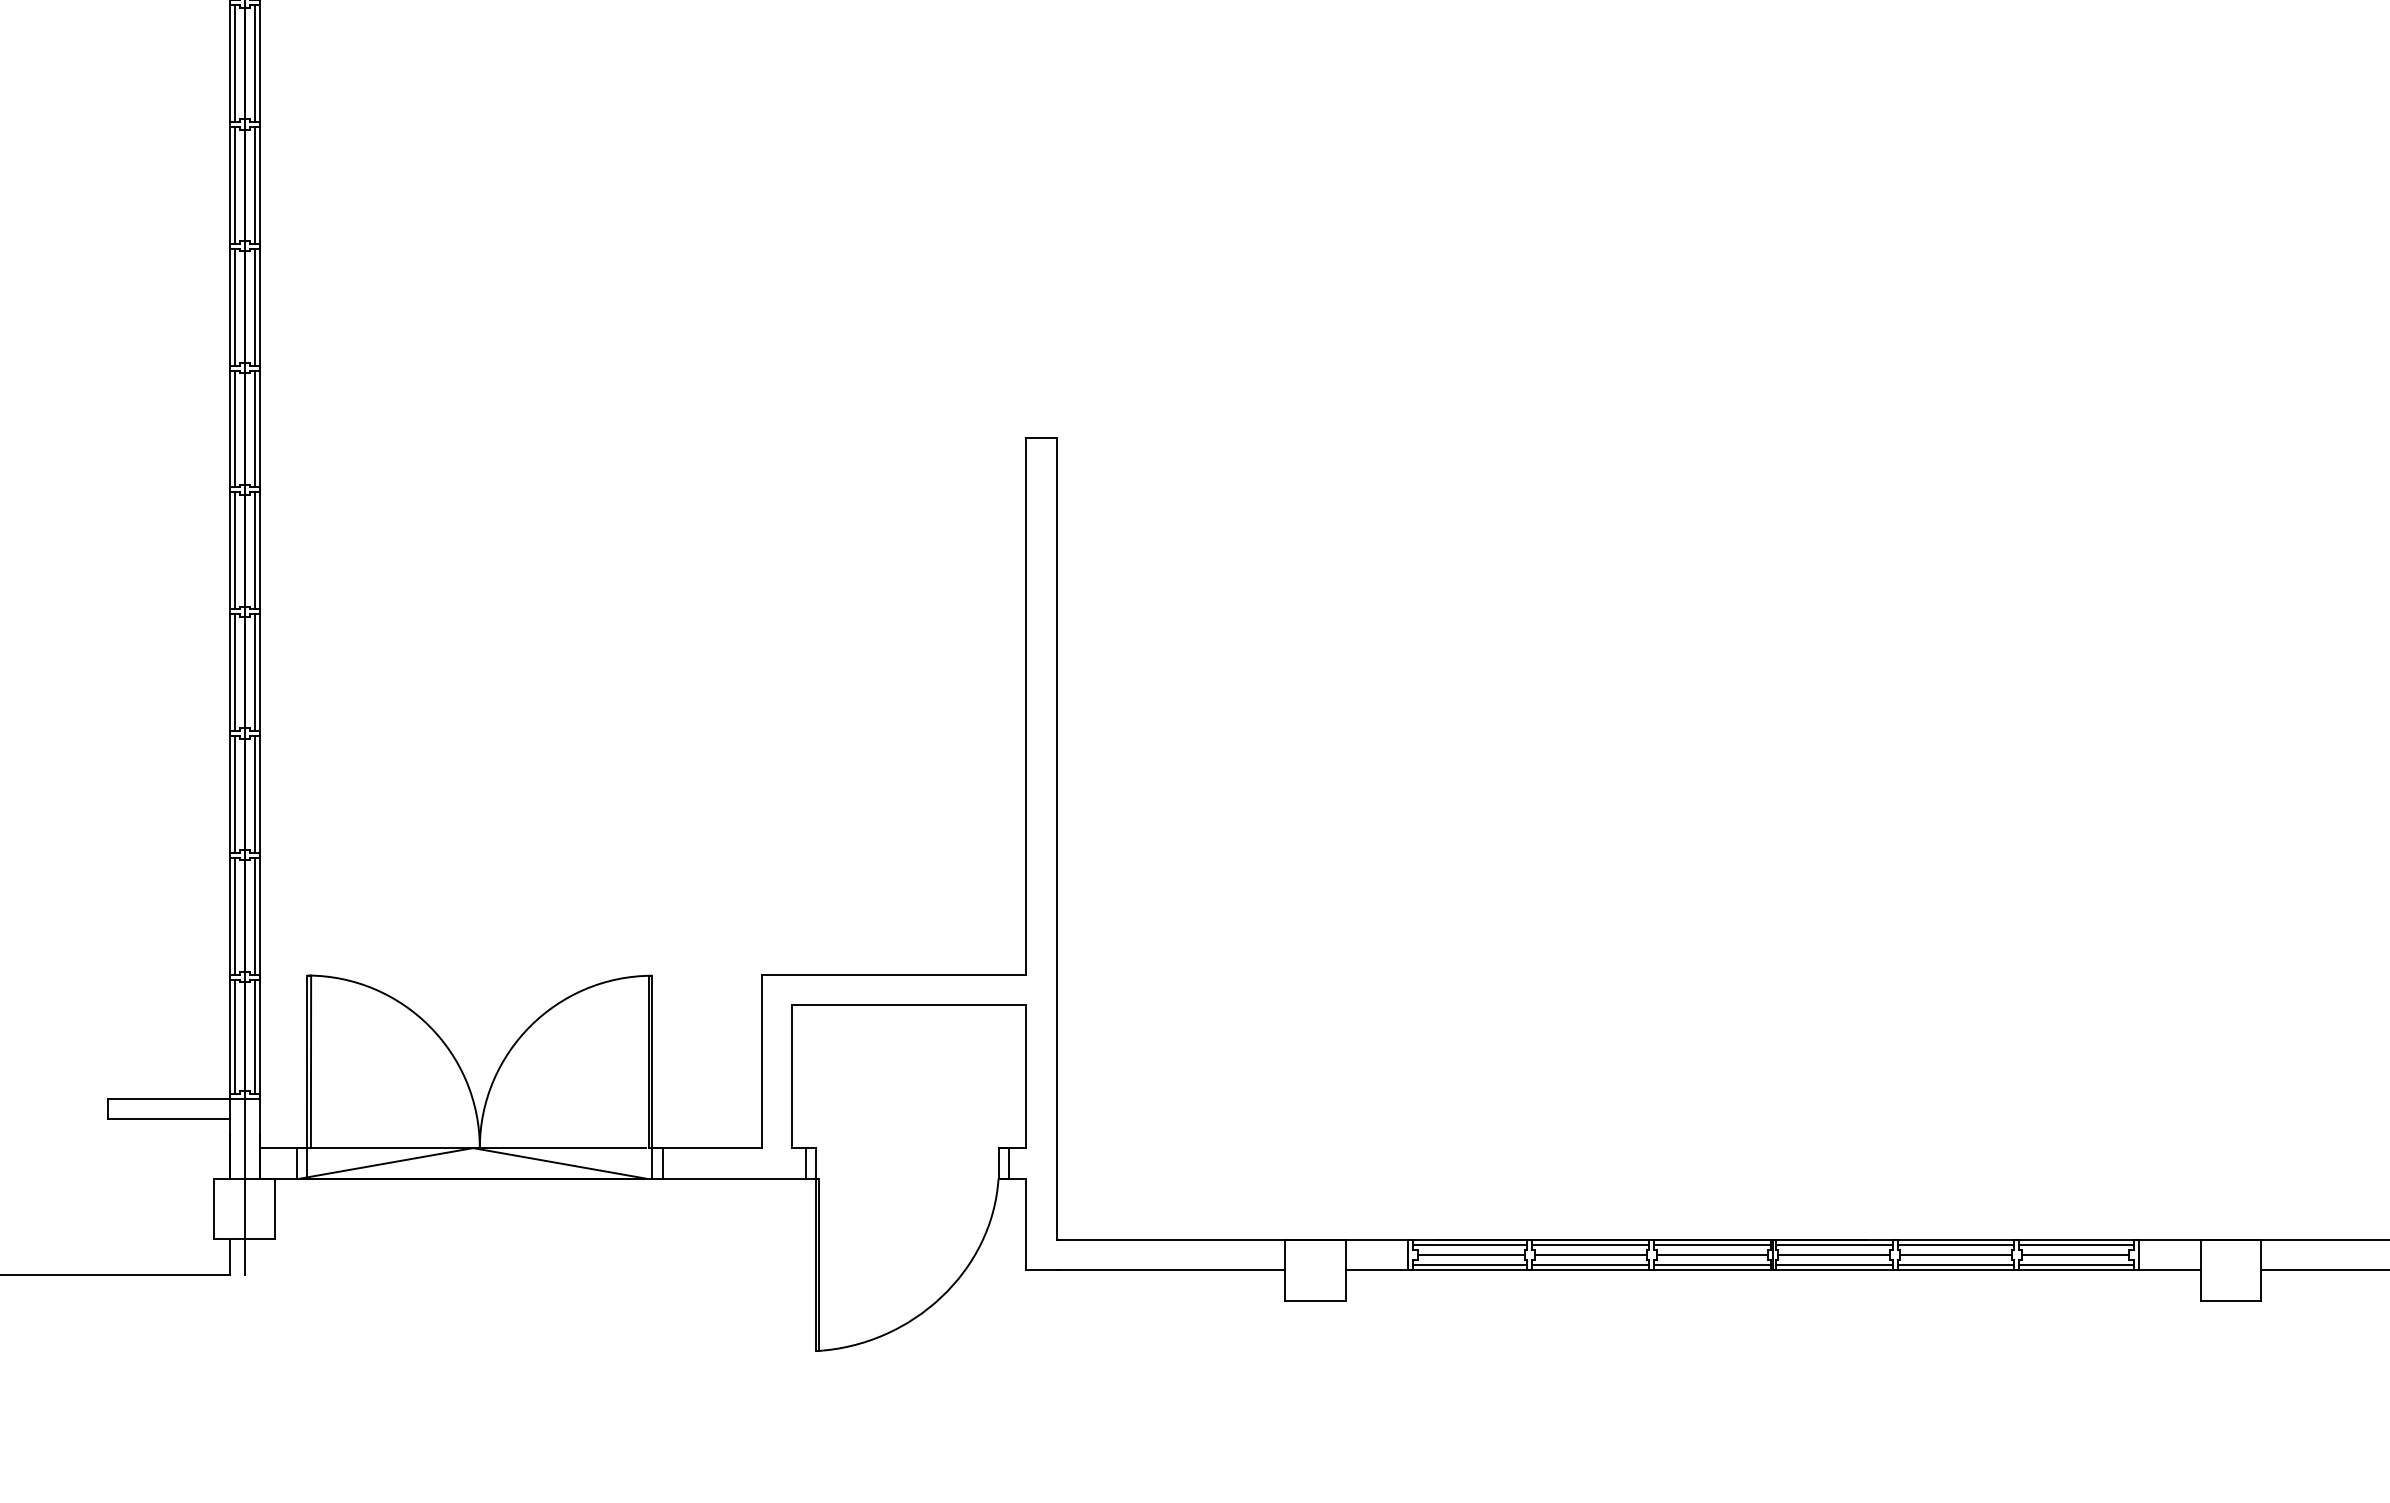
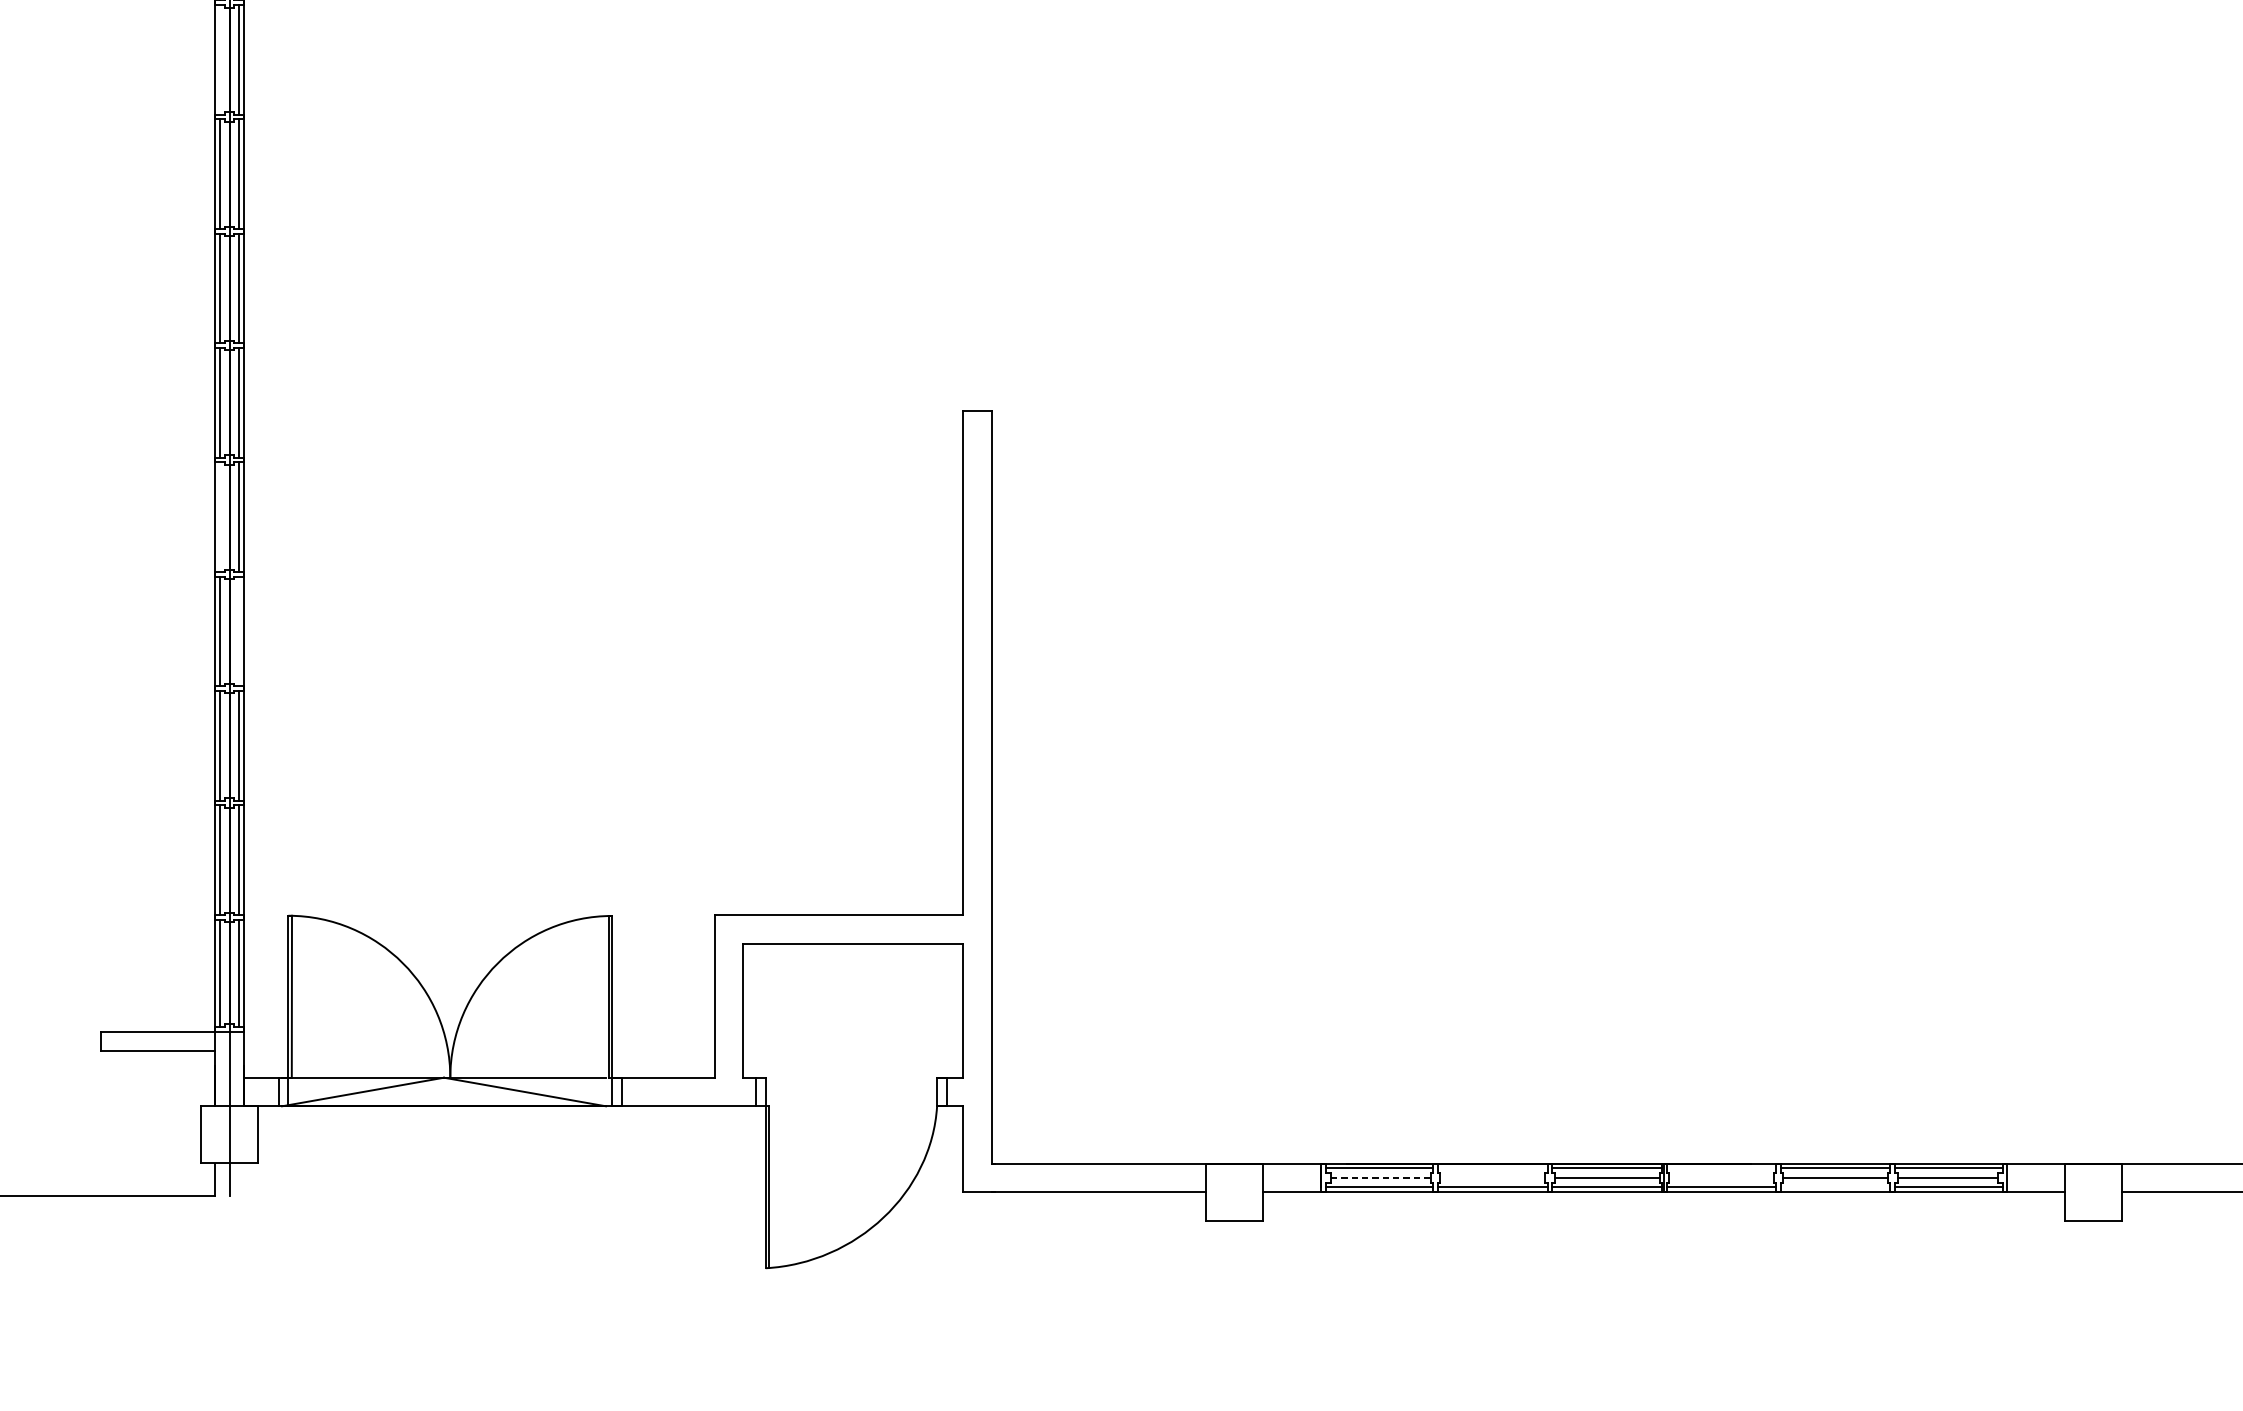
line: (234, 63) -> (220, 59), removed
line: (234, 550) -> (220, 516), removed
line: (254, 672) -> (238, 631), removed
line: (1590, 1244) -> (1492, 1168), removed
line: (1833, 1244) -> (1720, 1168), removed
line: (1471, 1254) -> (1380, 1177), solid -> dashed
line: (1590, 1254) -> (1492, 1177), removed
line: (1834, 1254) -> (1721, 1177), removed
line: (1955, 1265) -> (1835, 1187), removed

